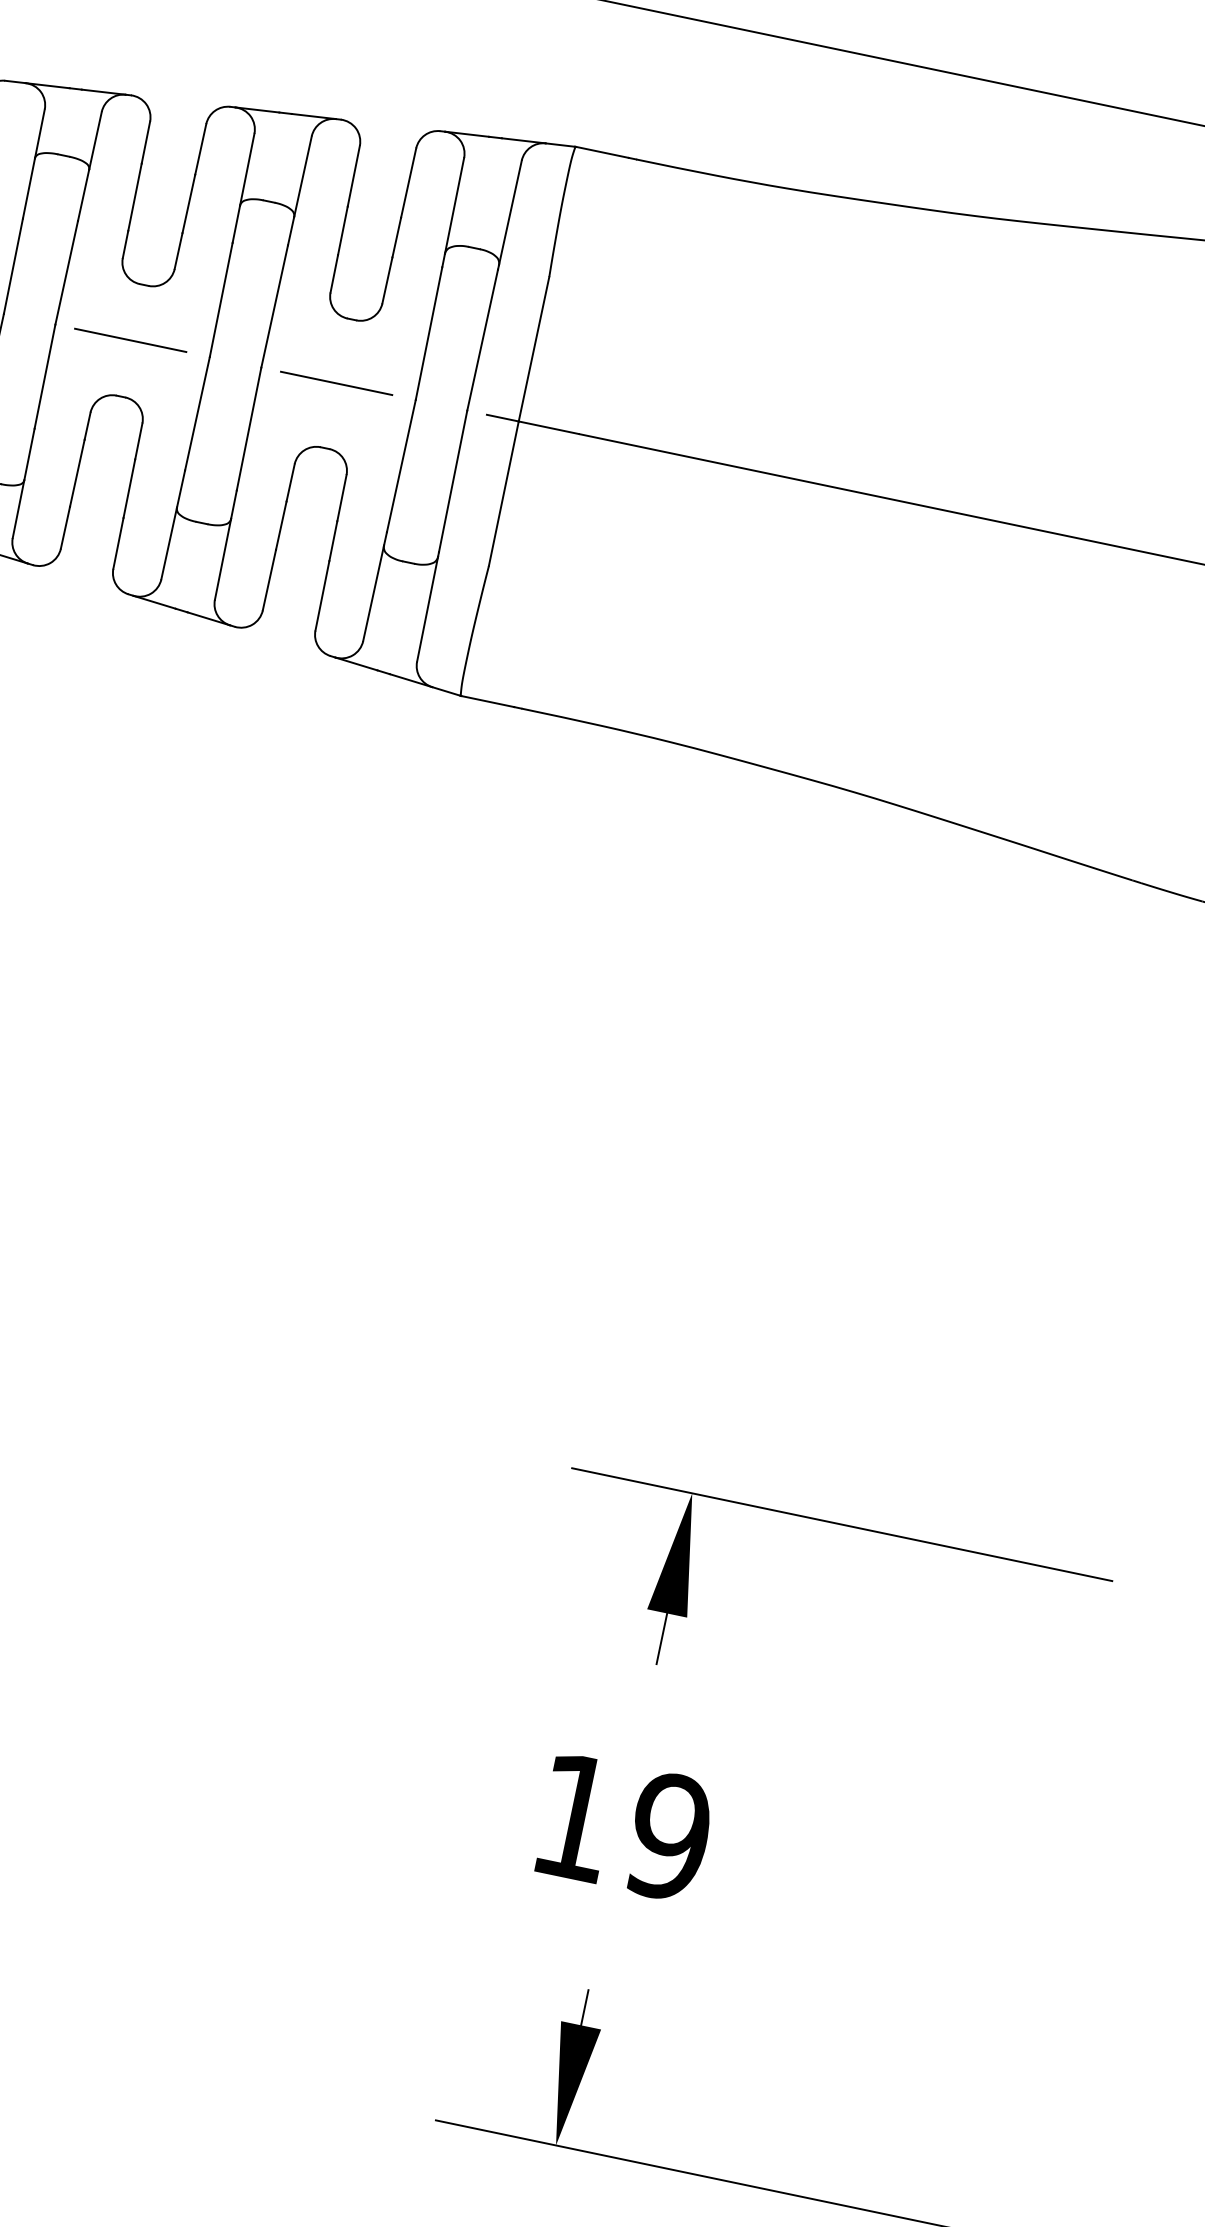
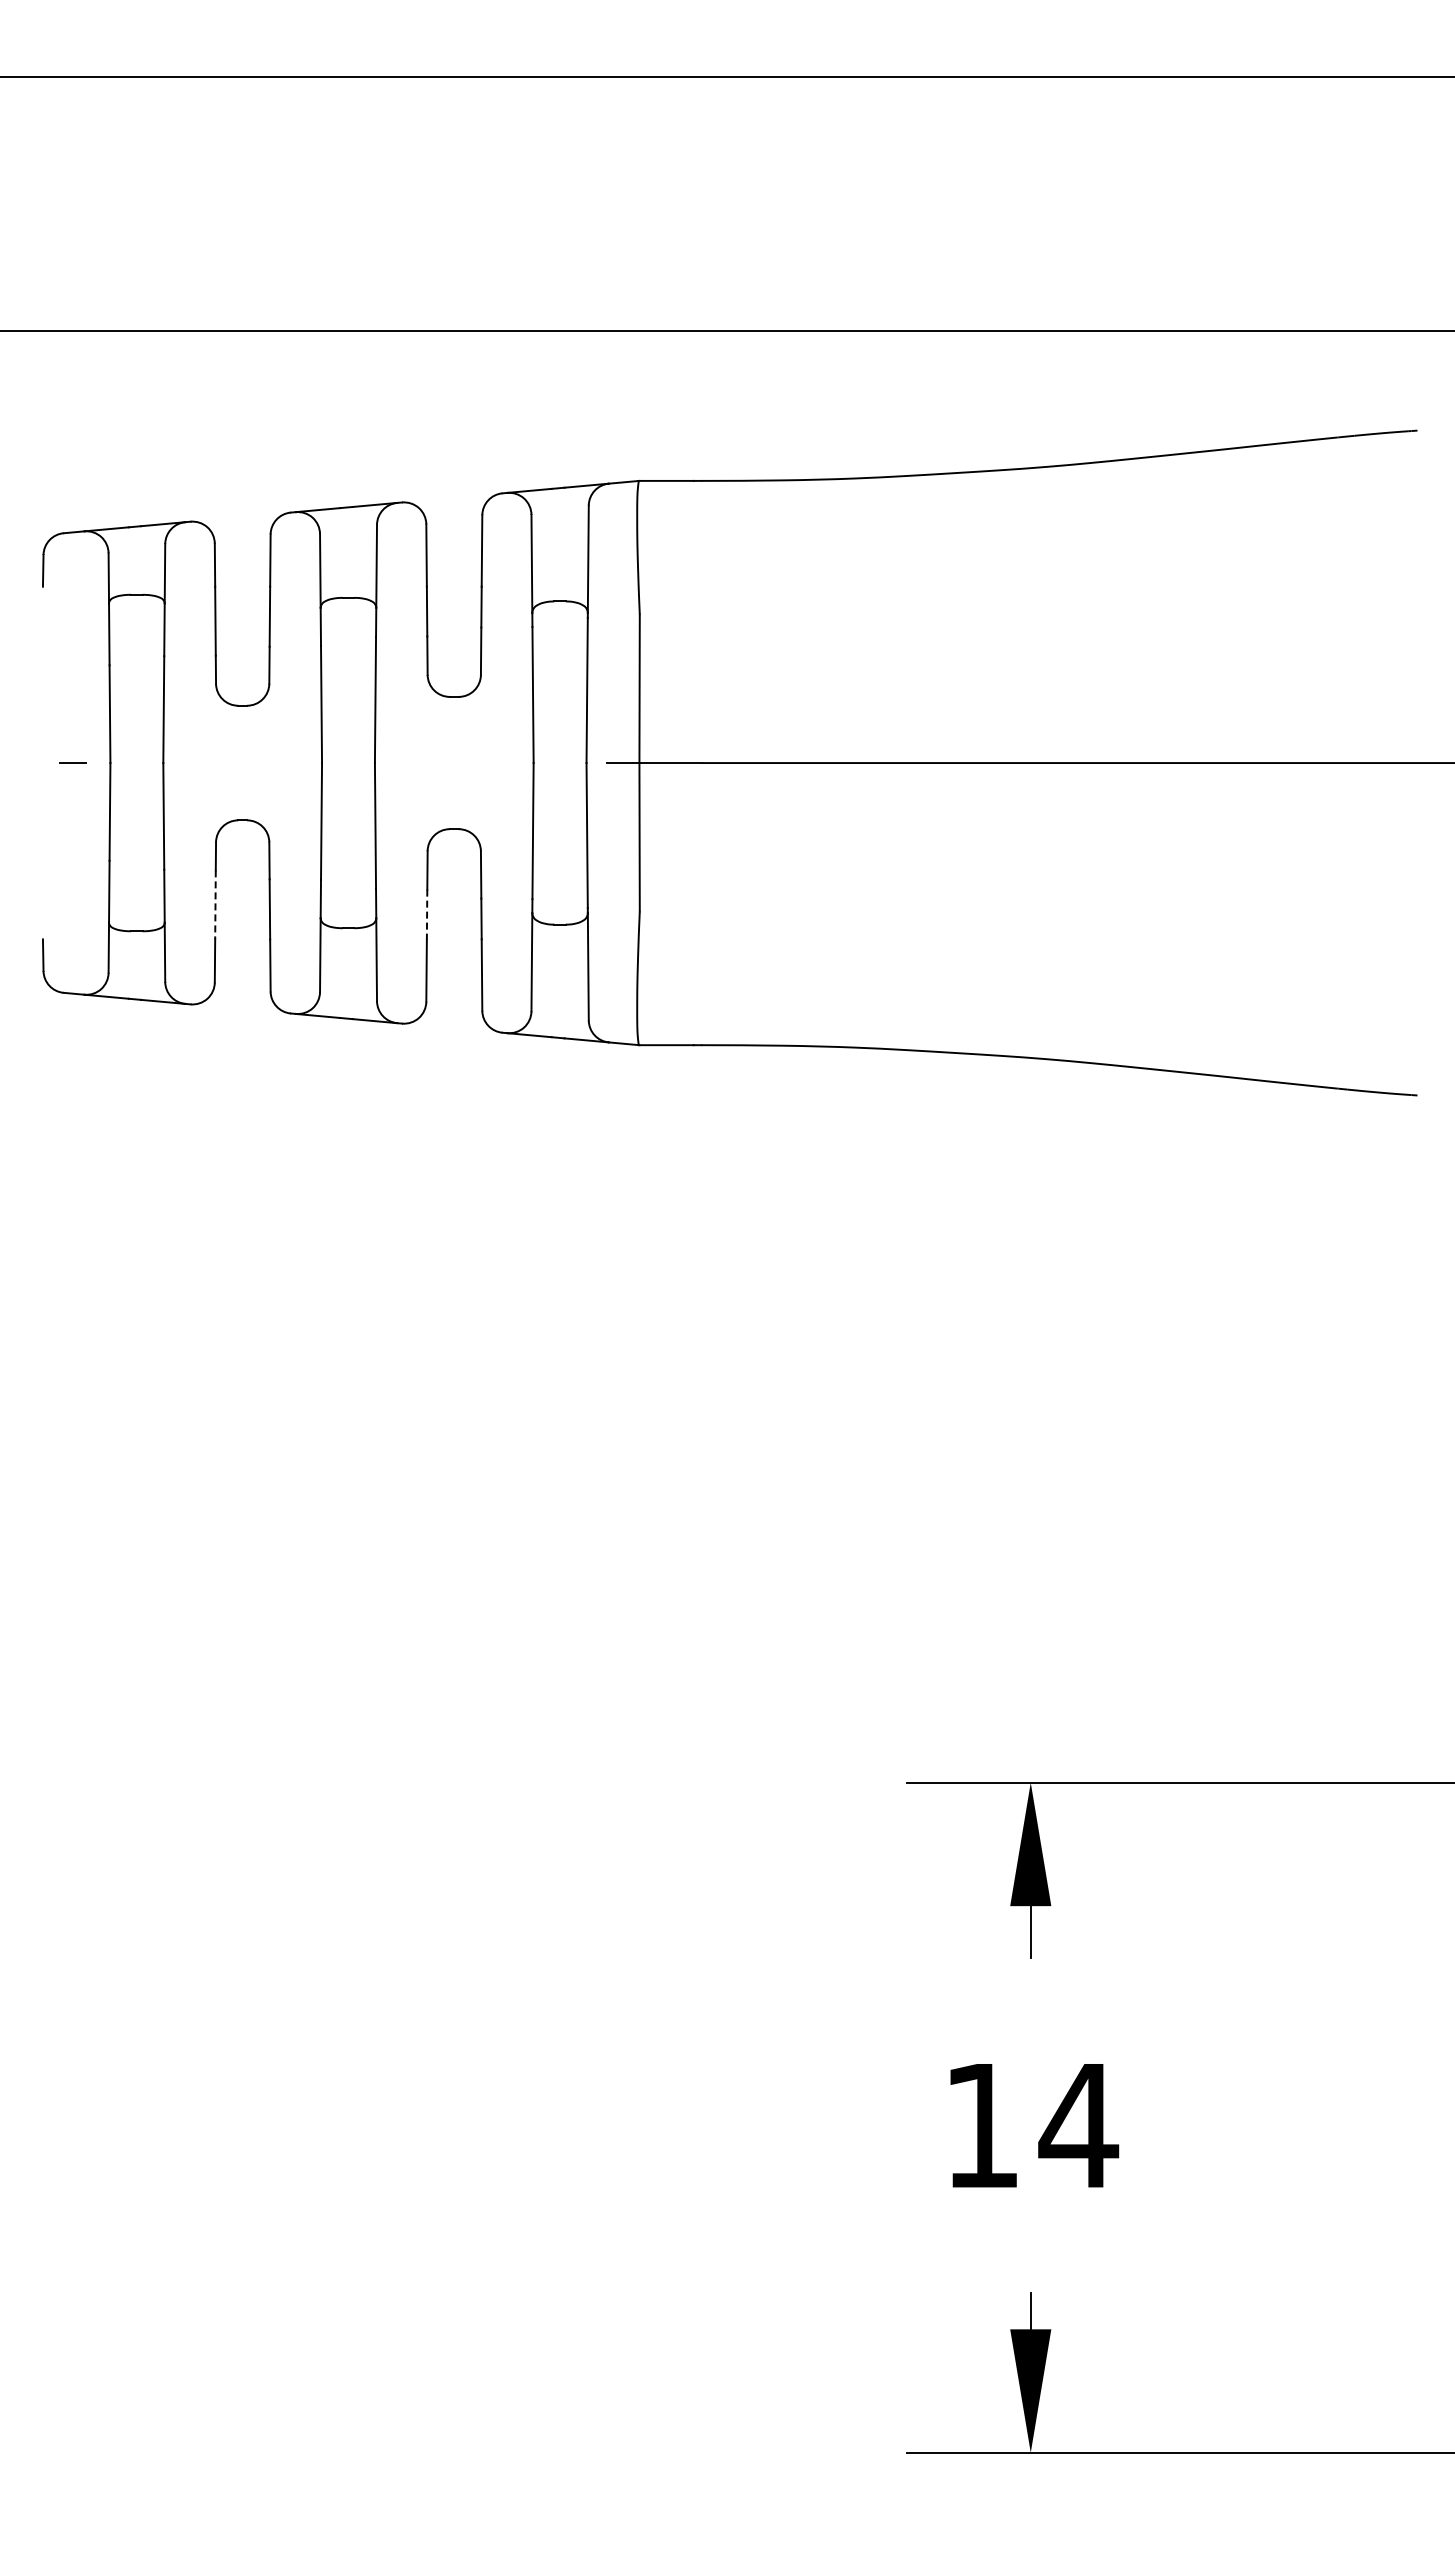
line: (130, 340) -> (240, 763), removed
line: (336, 383) -> (452, 763), removed
line: (77, 473) -> (215, 905), solid -> dashed
line: (281, 525) -> (427, 914), solid -> dashed
text: (669, 1836) -> (1078, 2125), 19 -> 14

